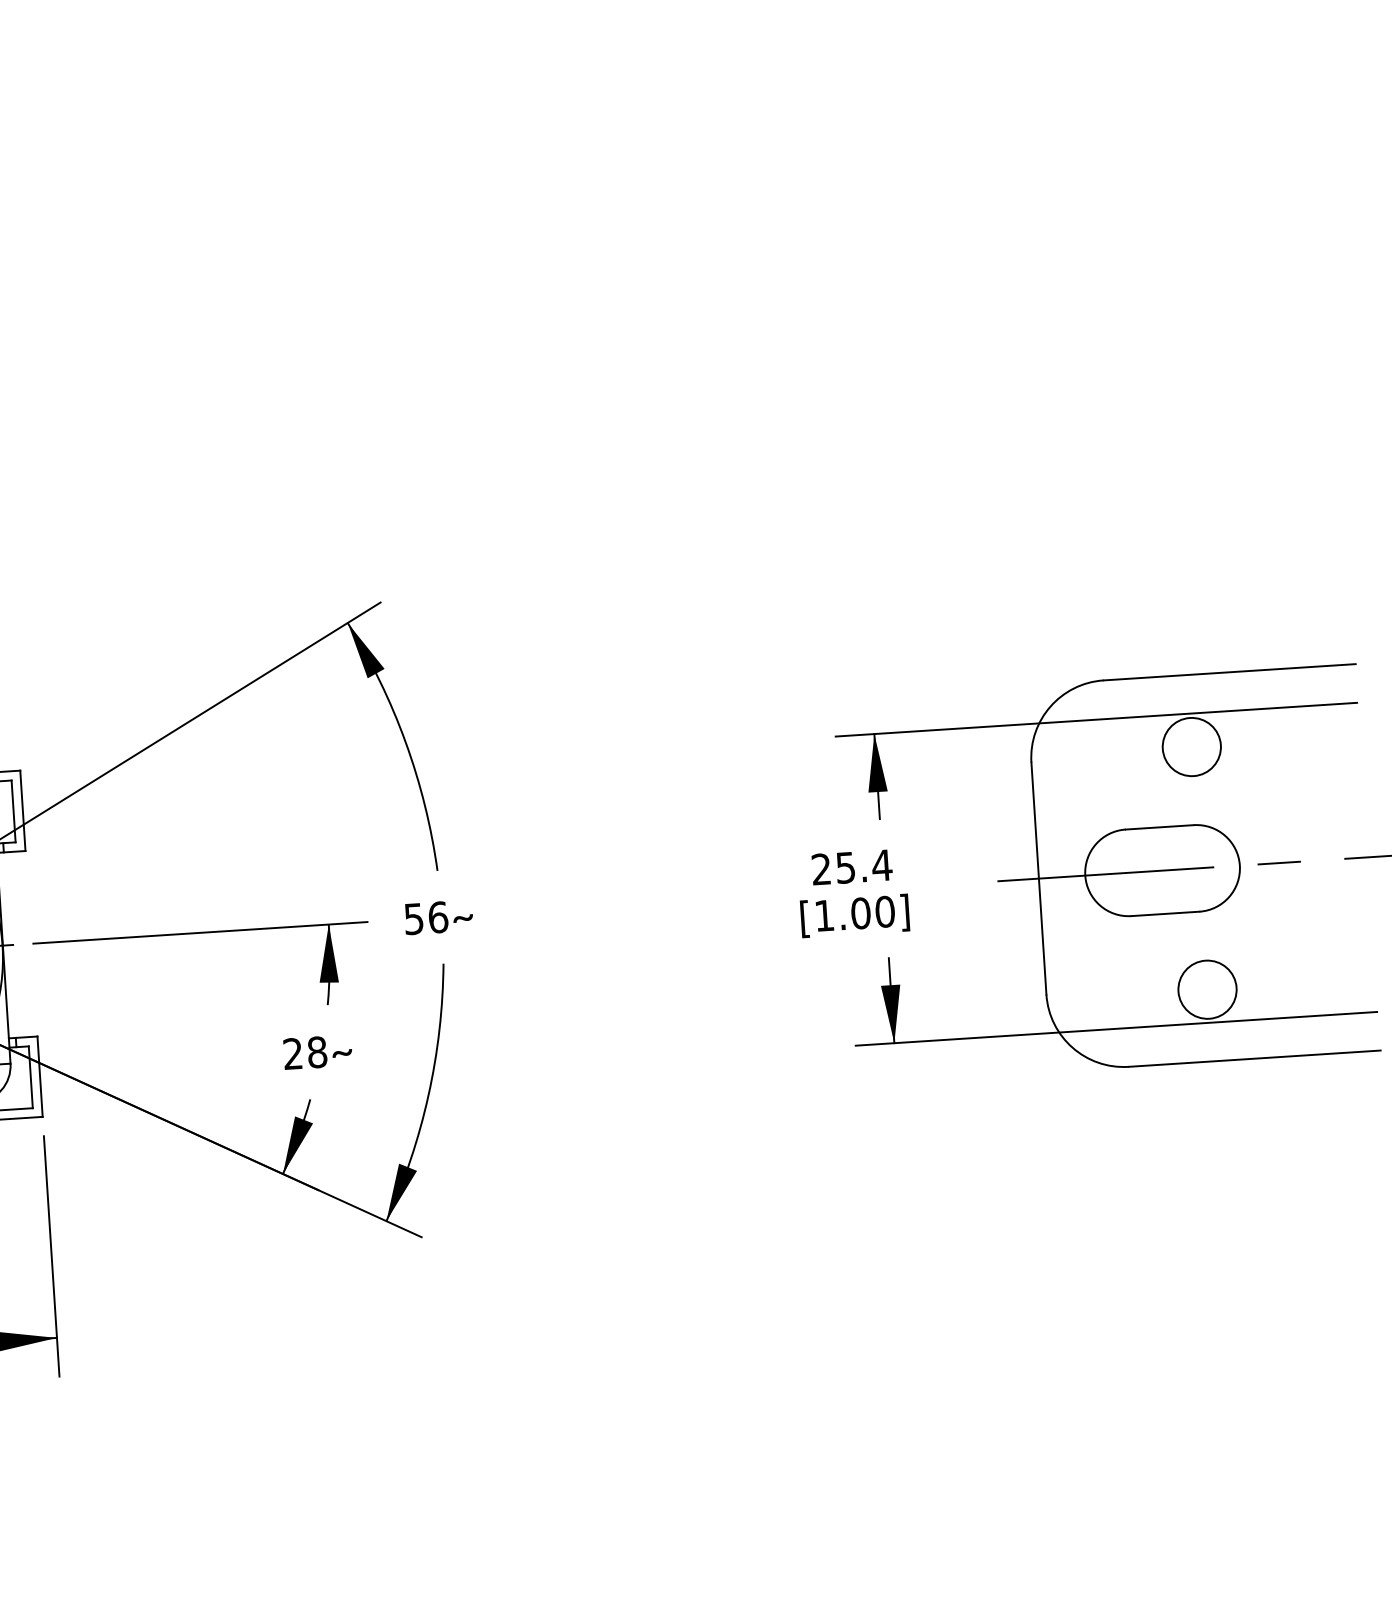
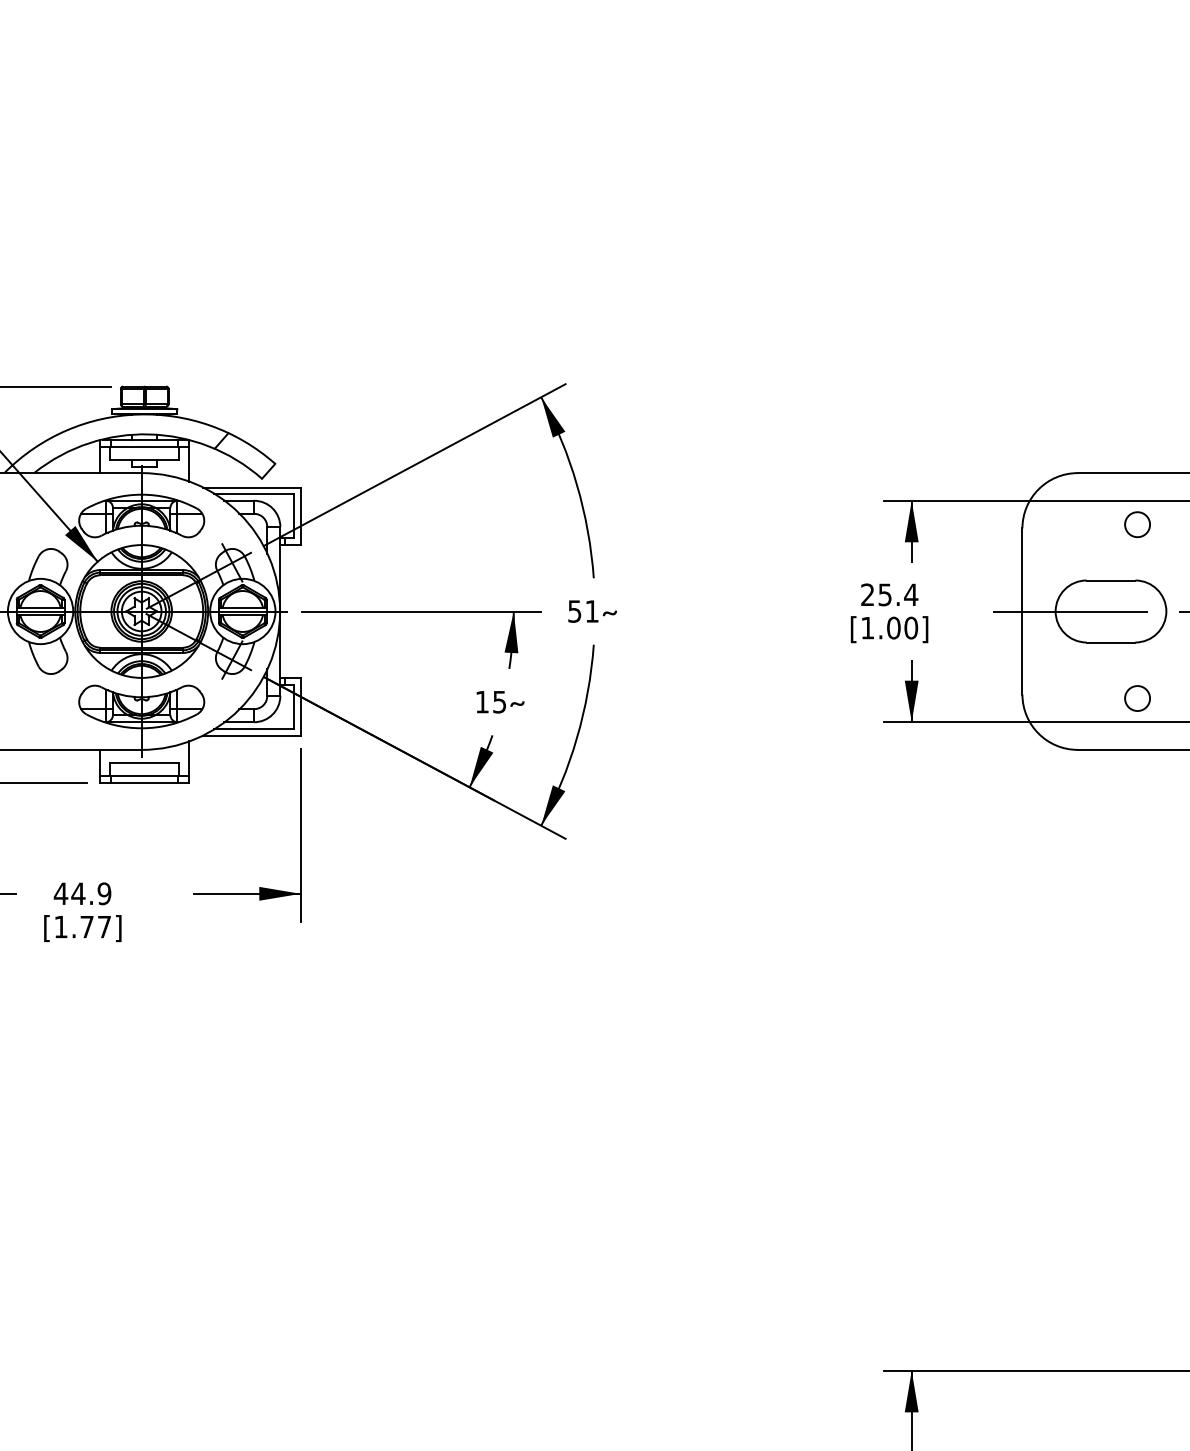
circle: (1191, 746) -> (1137, 524), size x0.6
text: (438, 917) -> (592, 611), 56 -> 51
circle: (1207, 989) -> (1137, 698), size x0.6
text: (304, 1052) -> (490, 701), 28 -> 15

